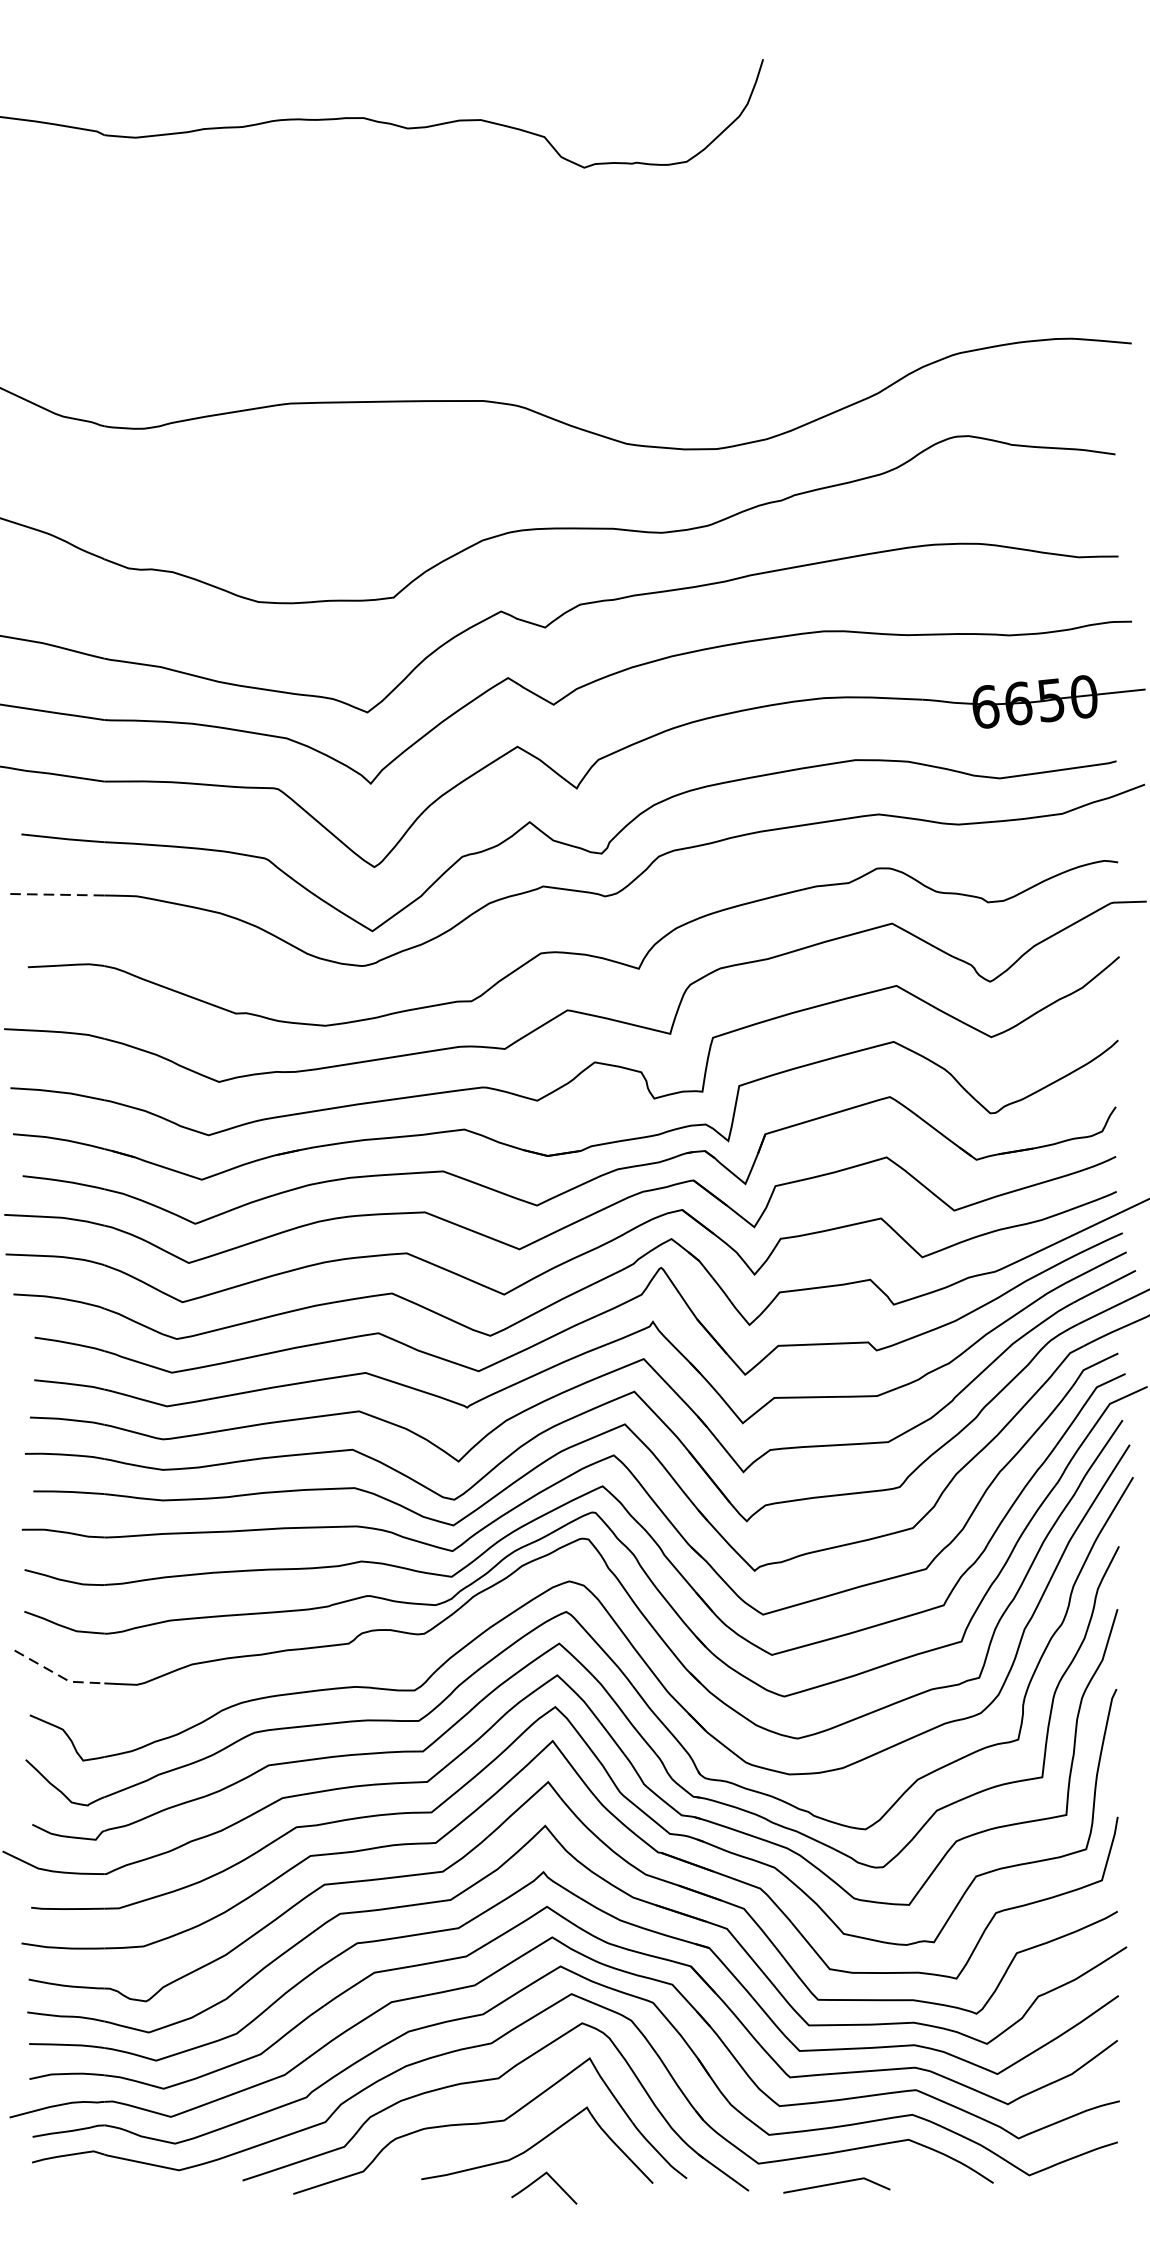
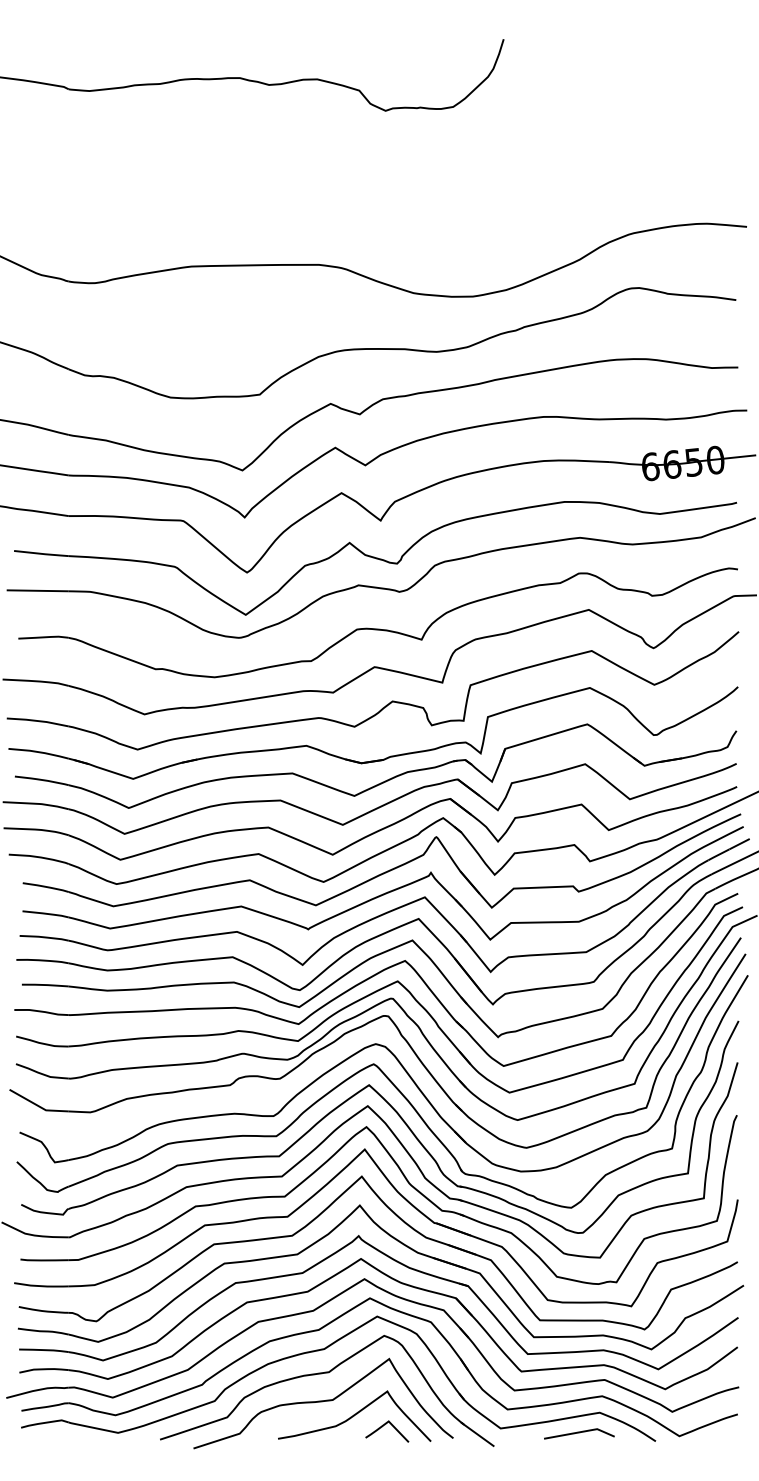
line: (58, 894) -> (38, 590), dashed -> solid
line: (59, 1675) -> (39, 1106), dashed -> solid
curve: (538, 2180) -> (383, 1426), moved
line: (837, 2184) -> (579, 1433), moved

